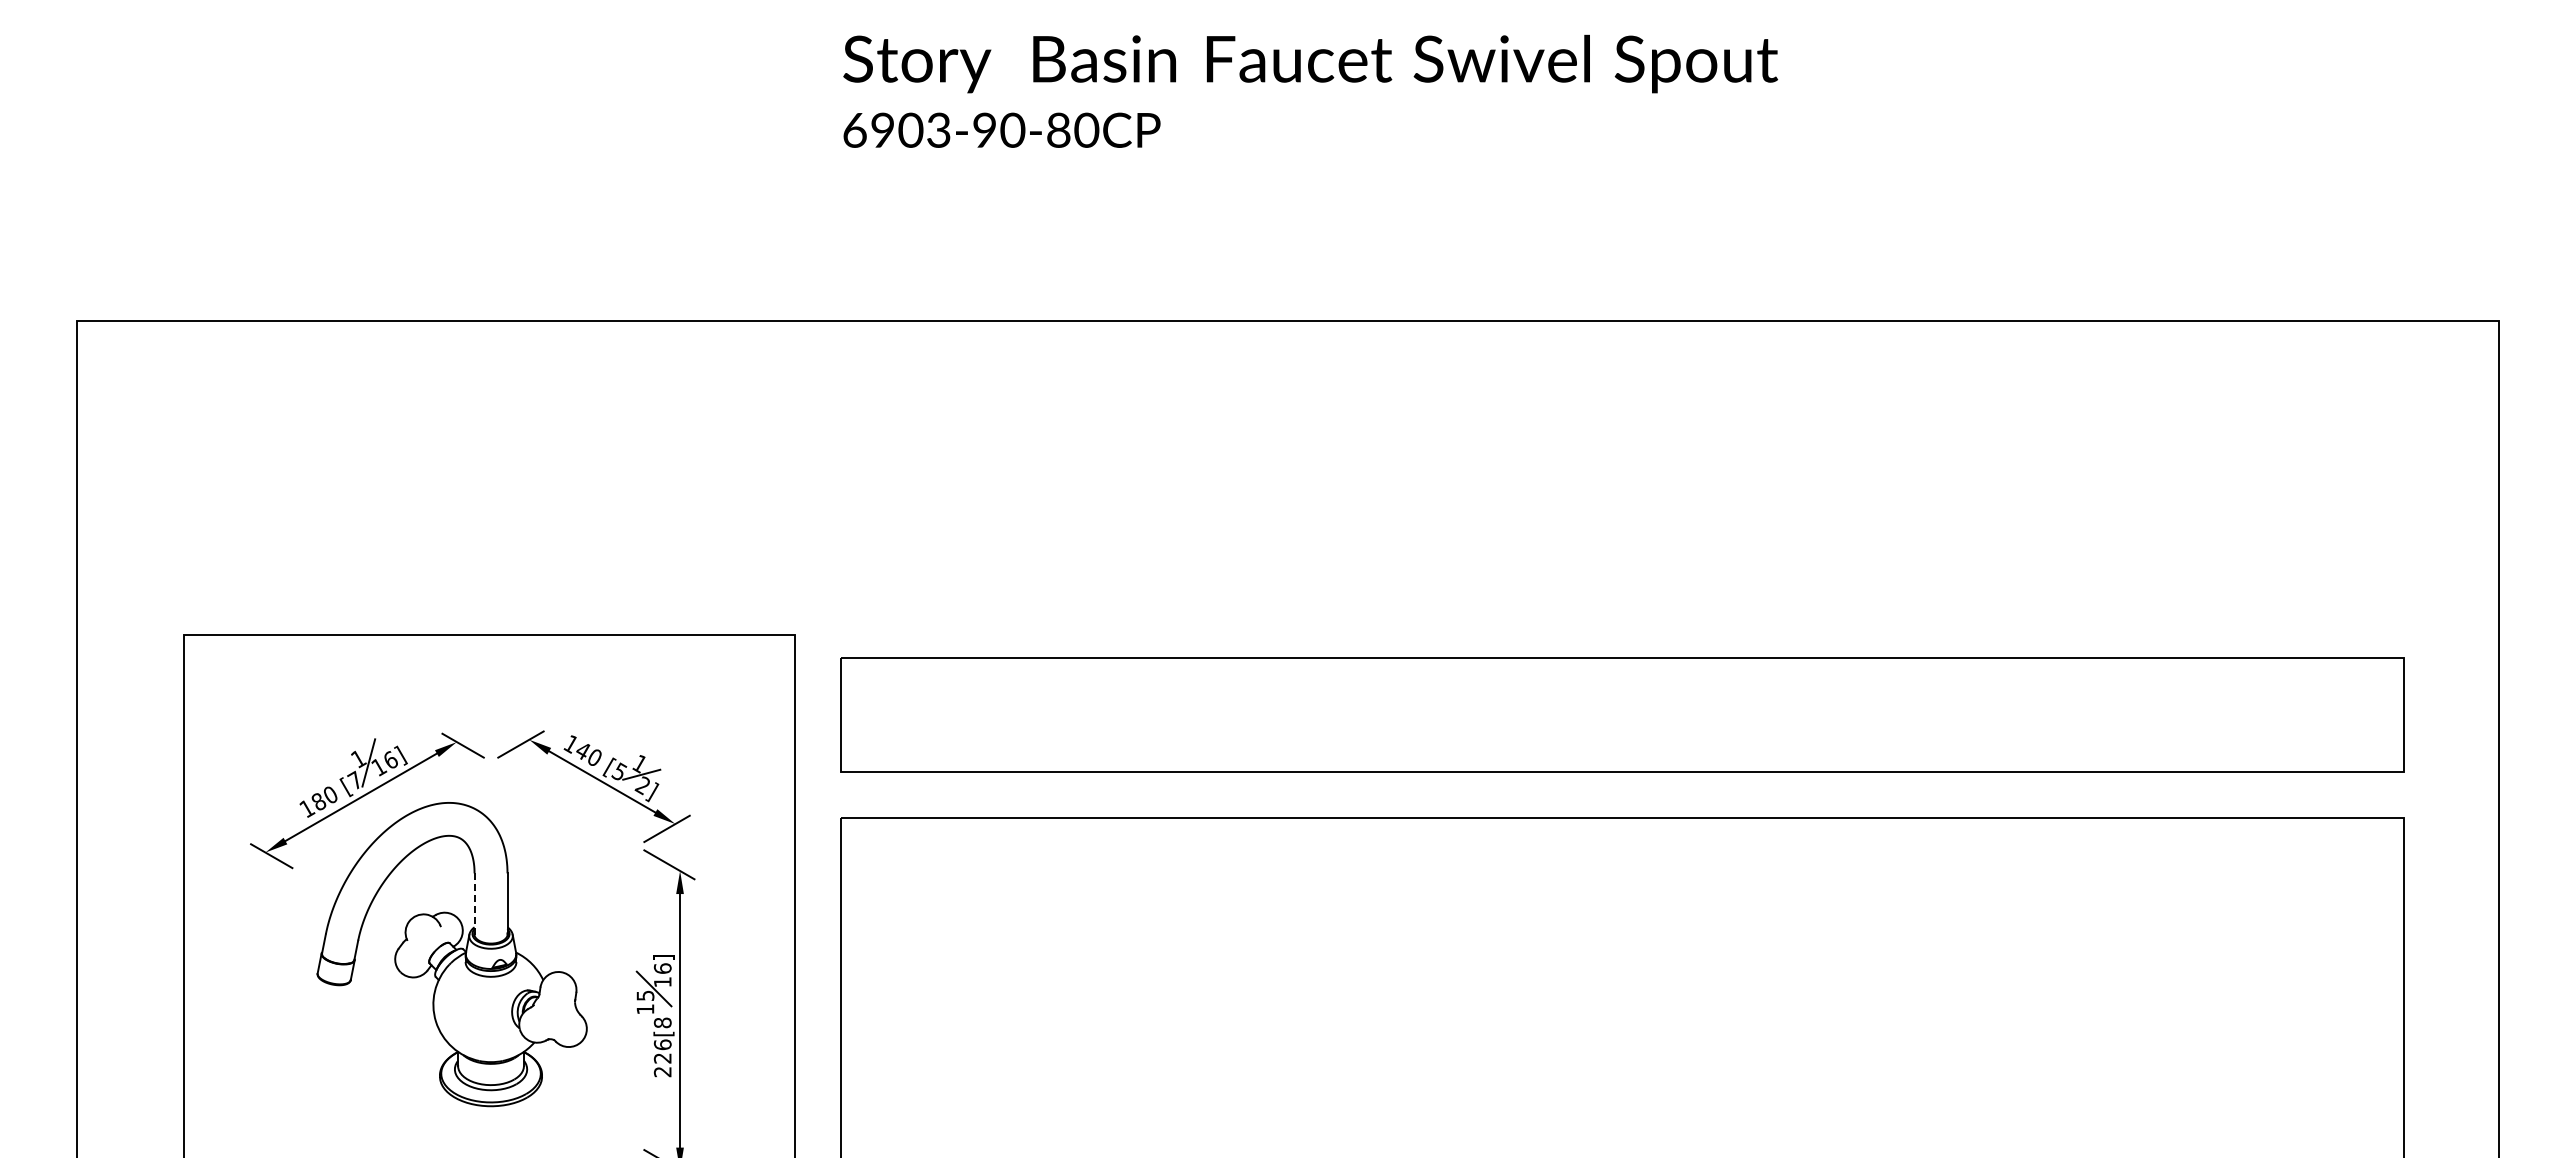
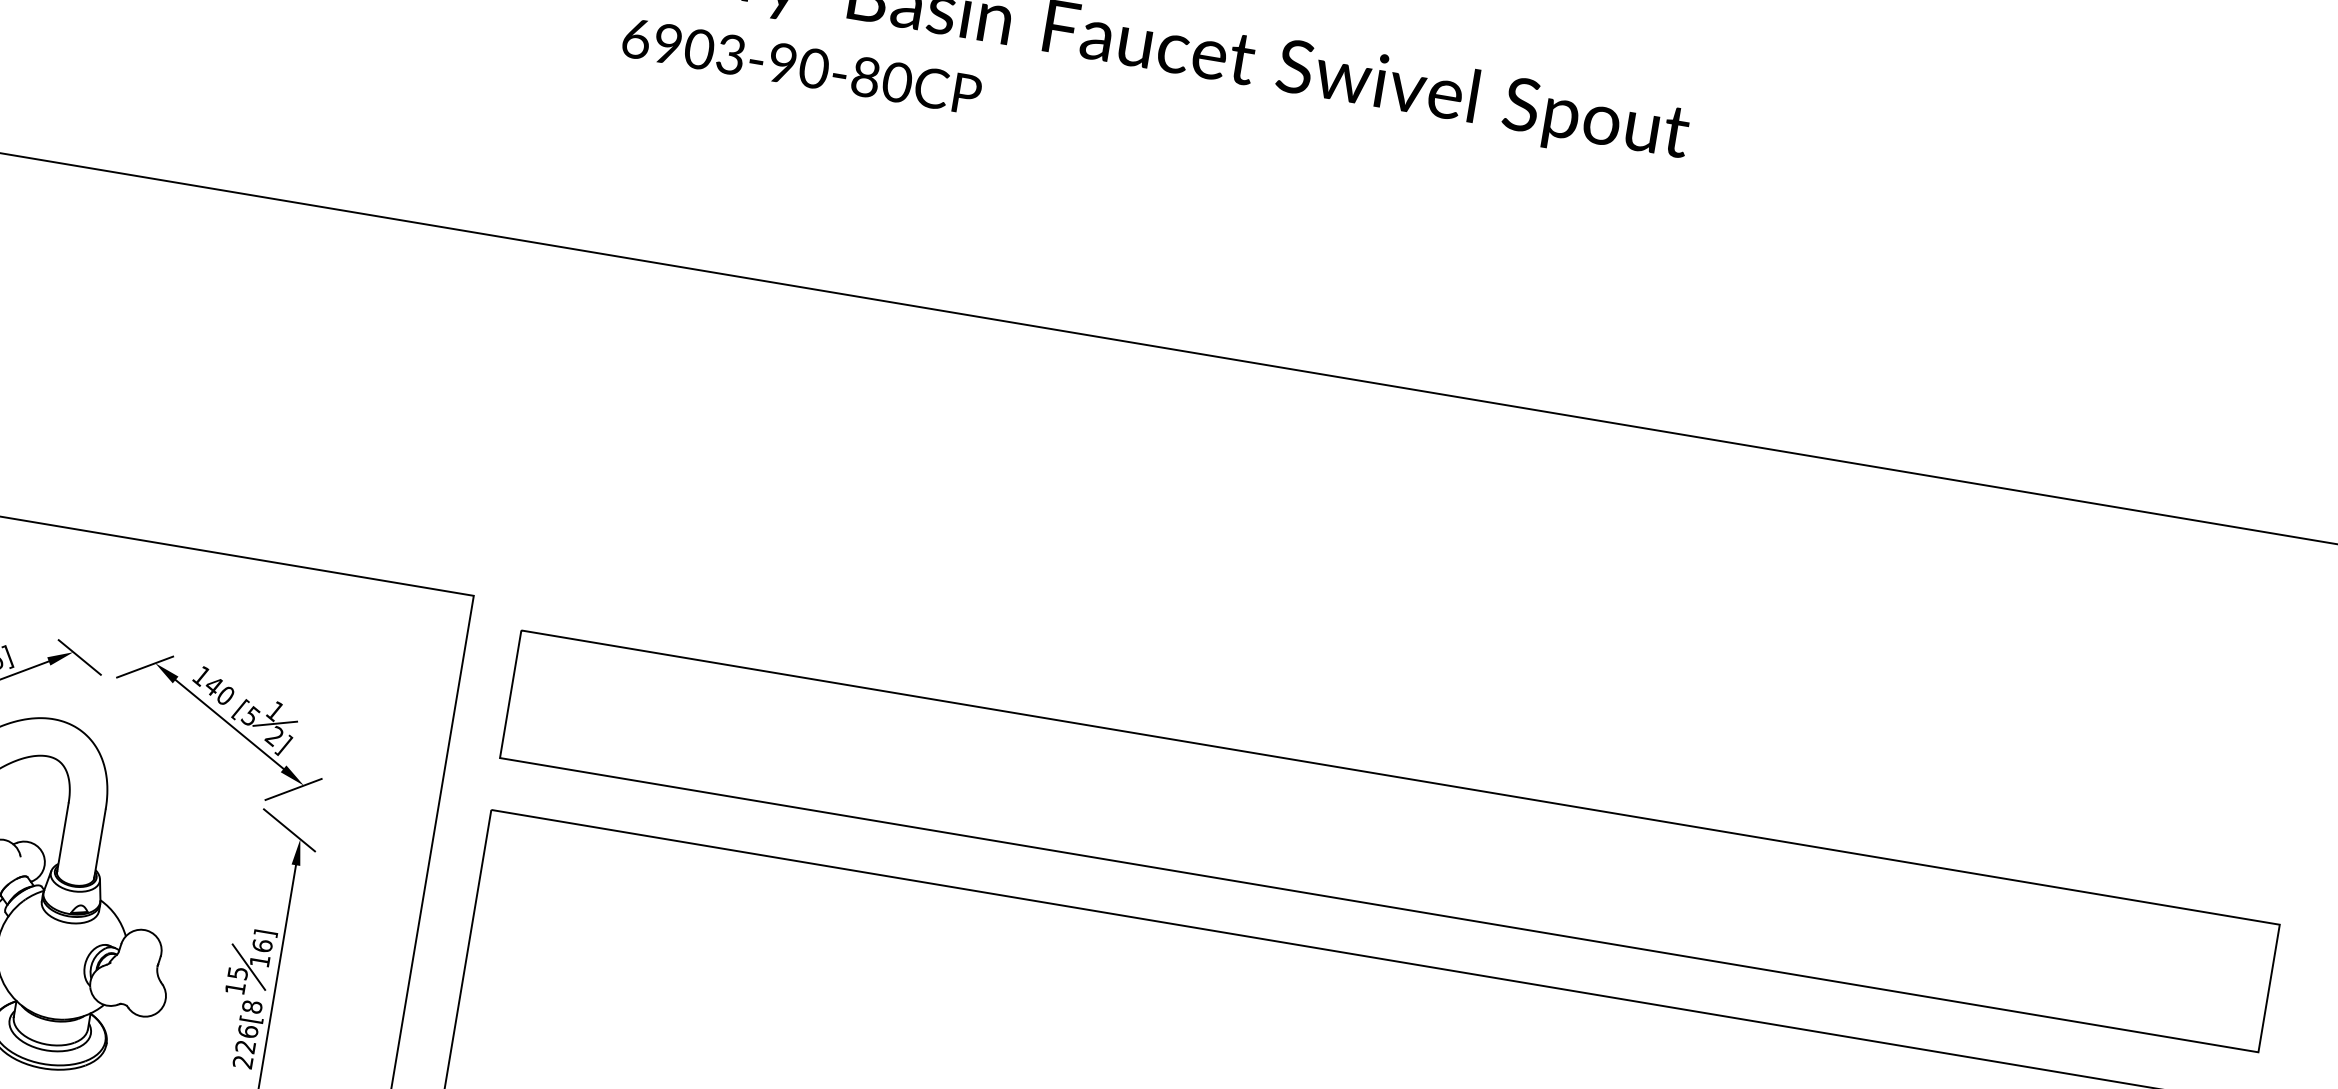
line: (474, 905) -> (62, 839), dashed -> solid

